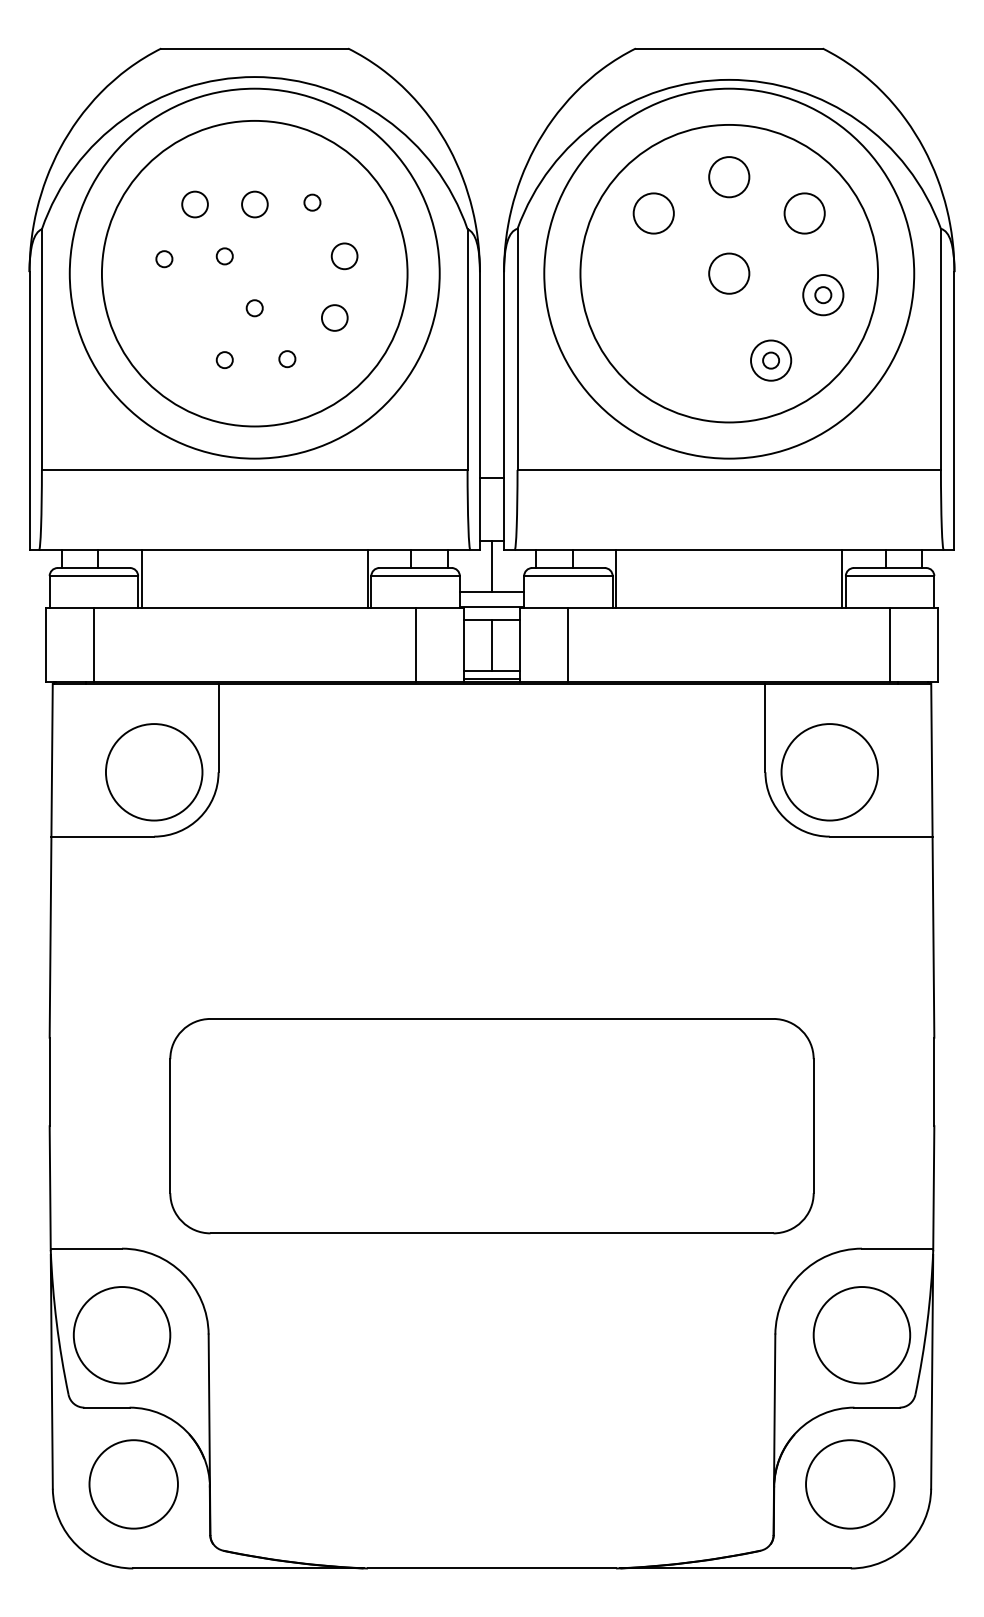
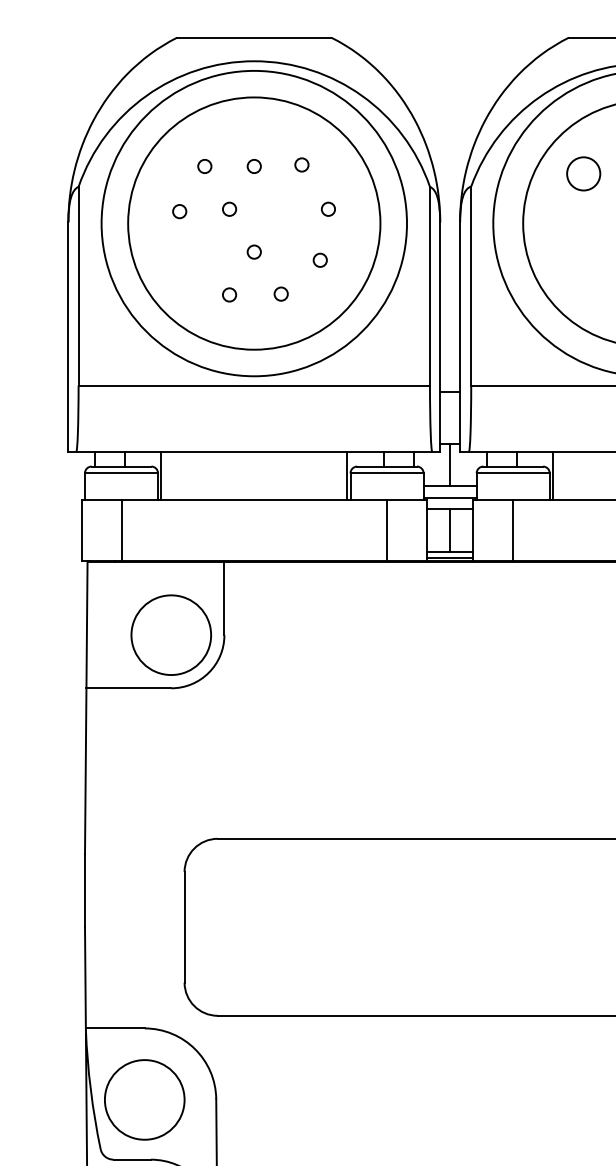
circle: (194, 204) -> (204, 166), size x0.62
circle: (254, 204) -> (254, 166), size x0.62
circle: (344, 256) -> (328, 209), size x0.62
circle: (334, 318) -> (320, 260), size x0.62

